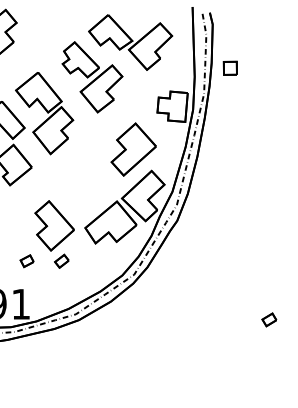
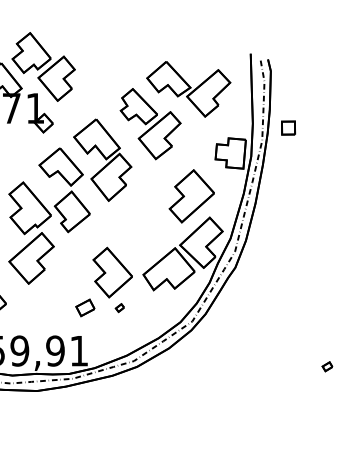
part: (230, 67) -> (288, 127), moved
part: (26, 260) -> (84, 307), size x1.4
part: (61, 260) -> (119, 307), size x0.6
part: (269, 319) -> (327, 366), size x0.7

